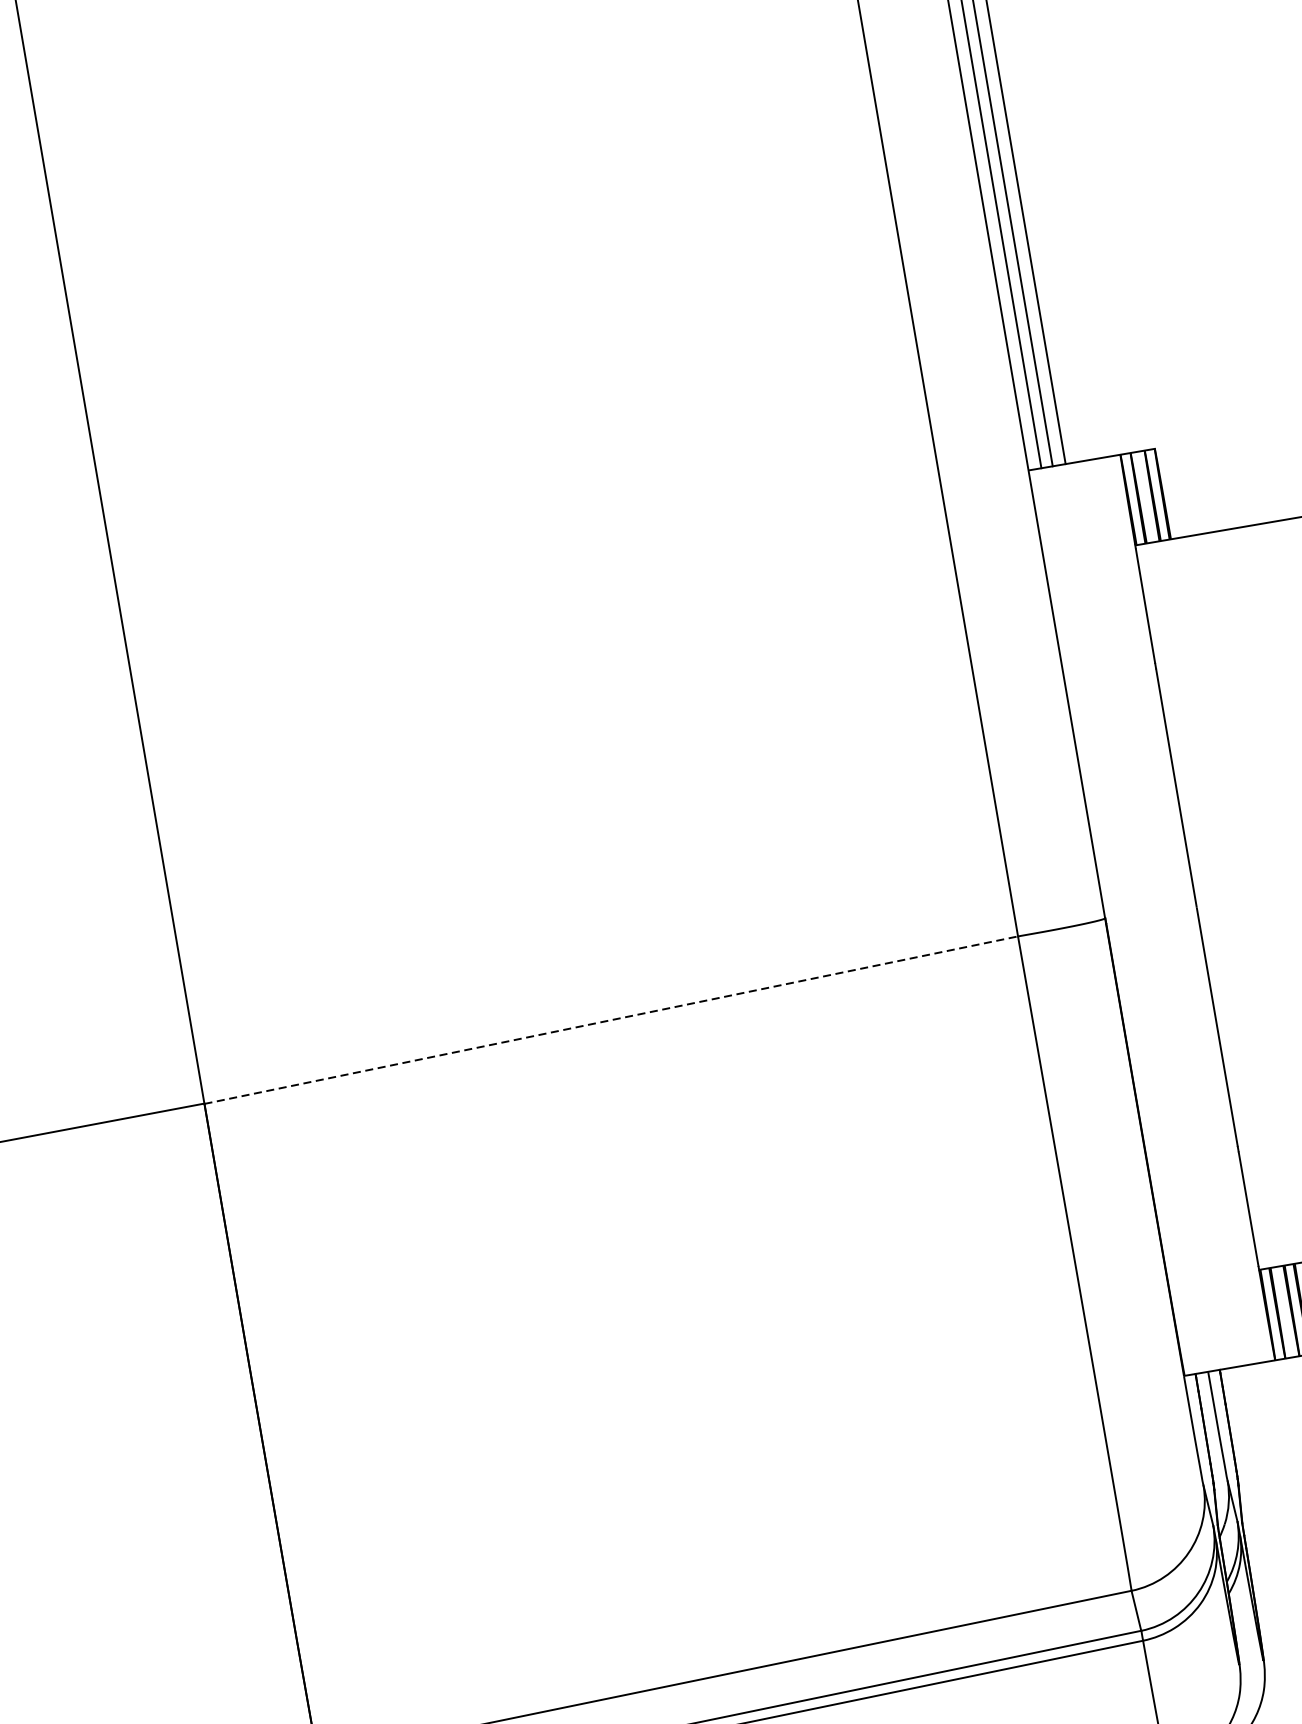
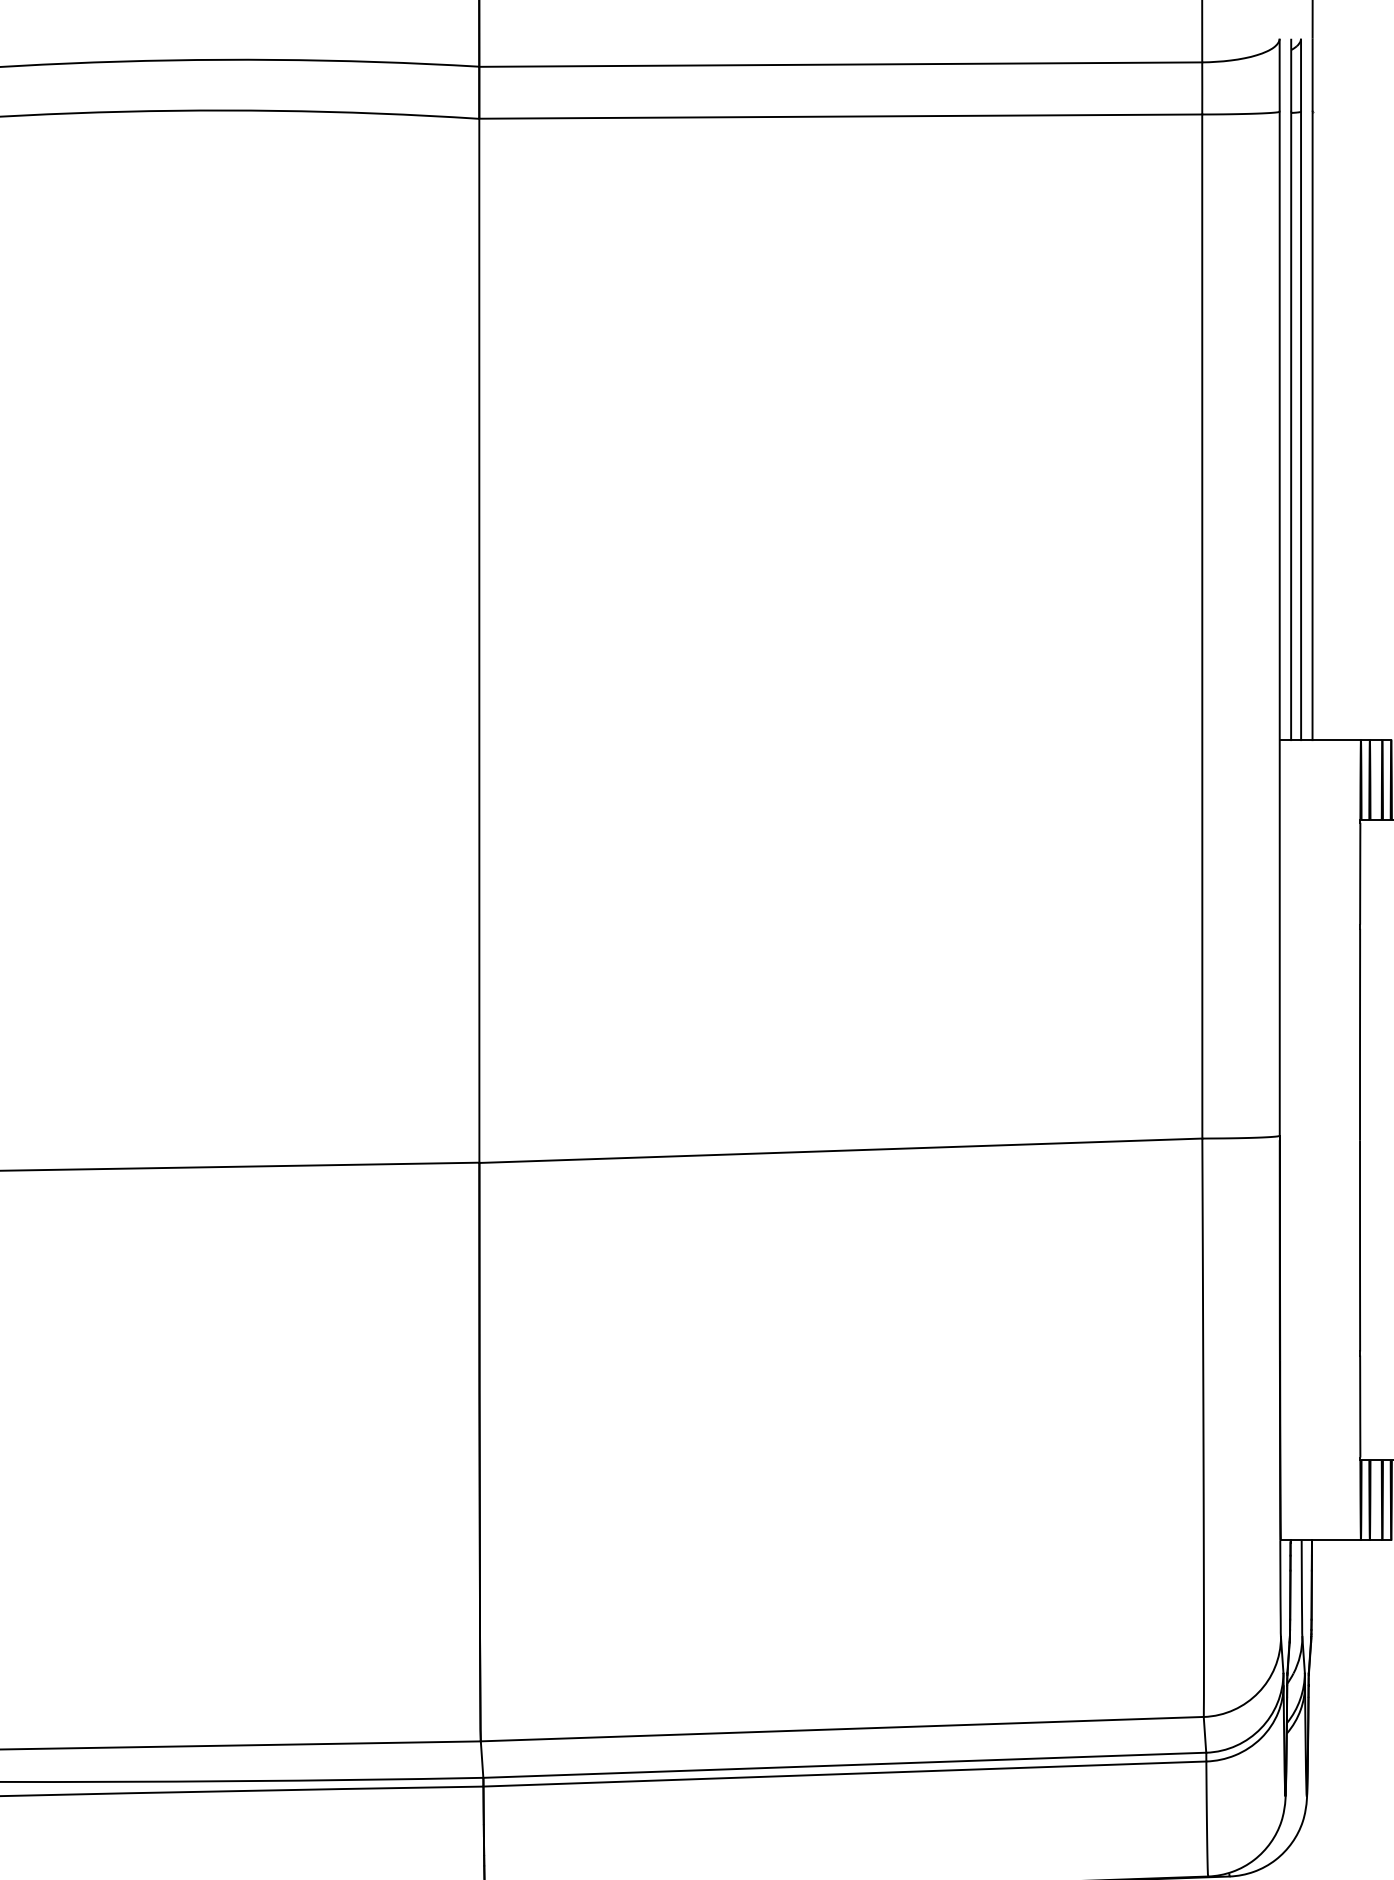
line: (610, 1019) -> (840, 1150), dashed -> solid

